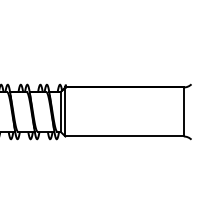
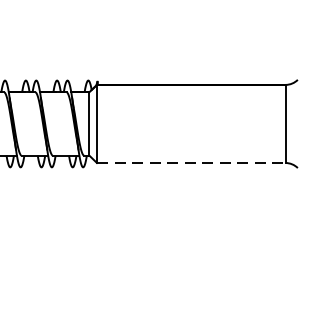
line: (125, 136) -> (192, 163), solid -> dashed

